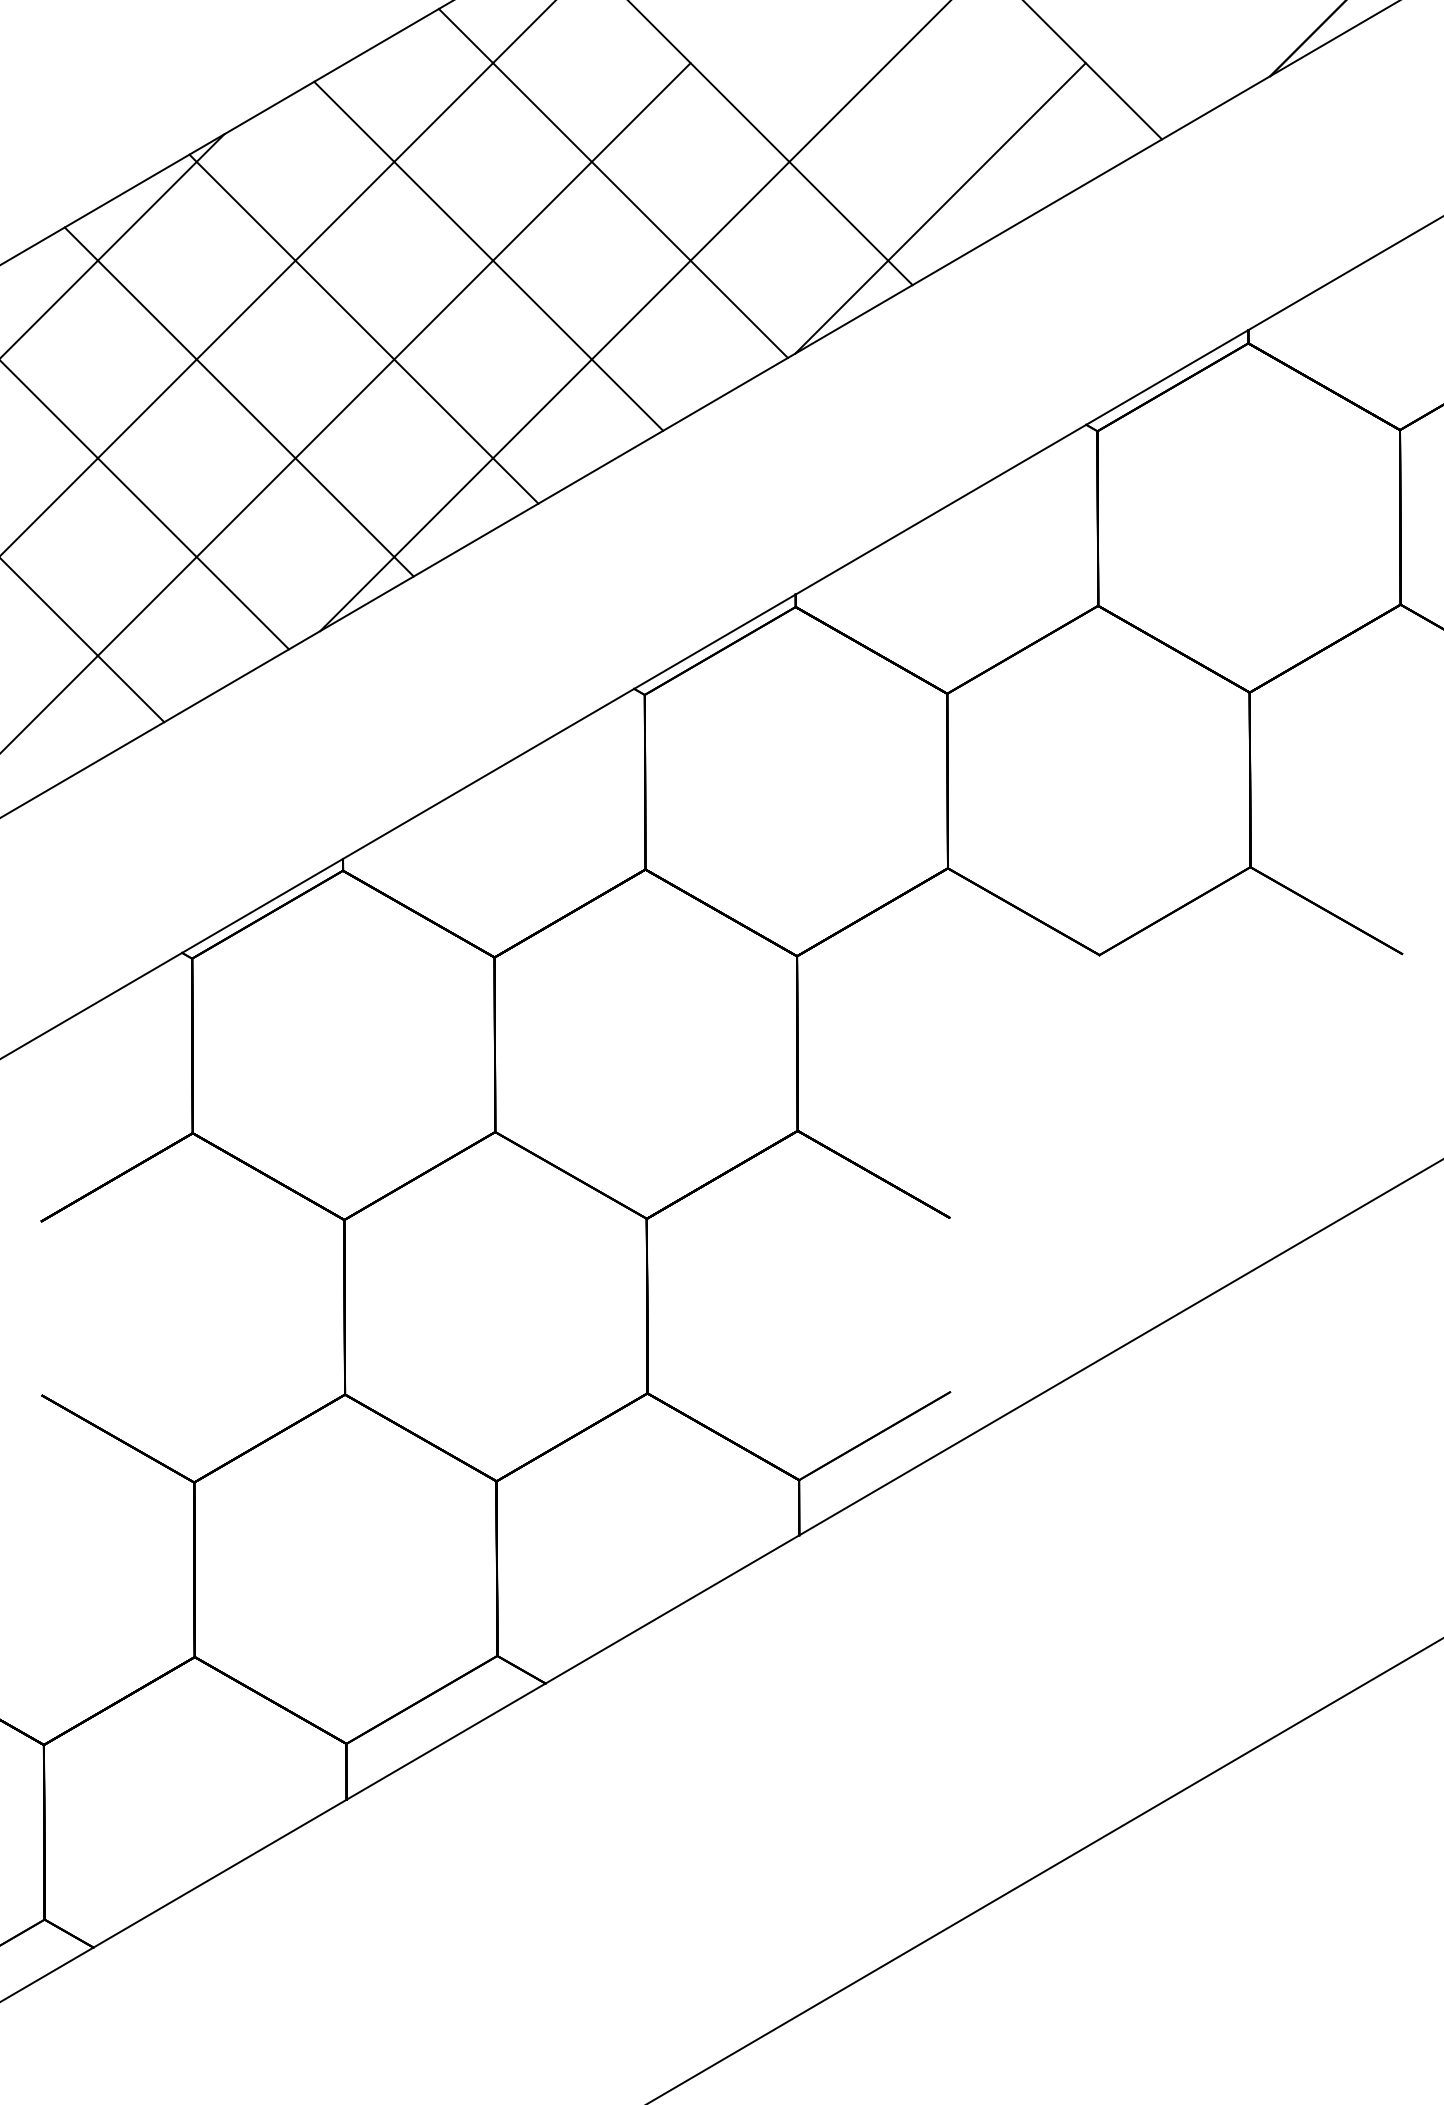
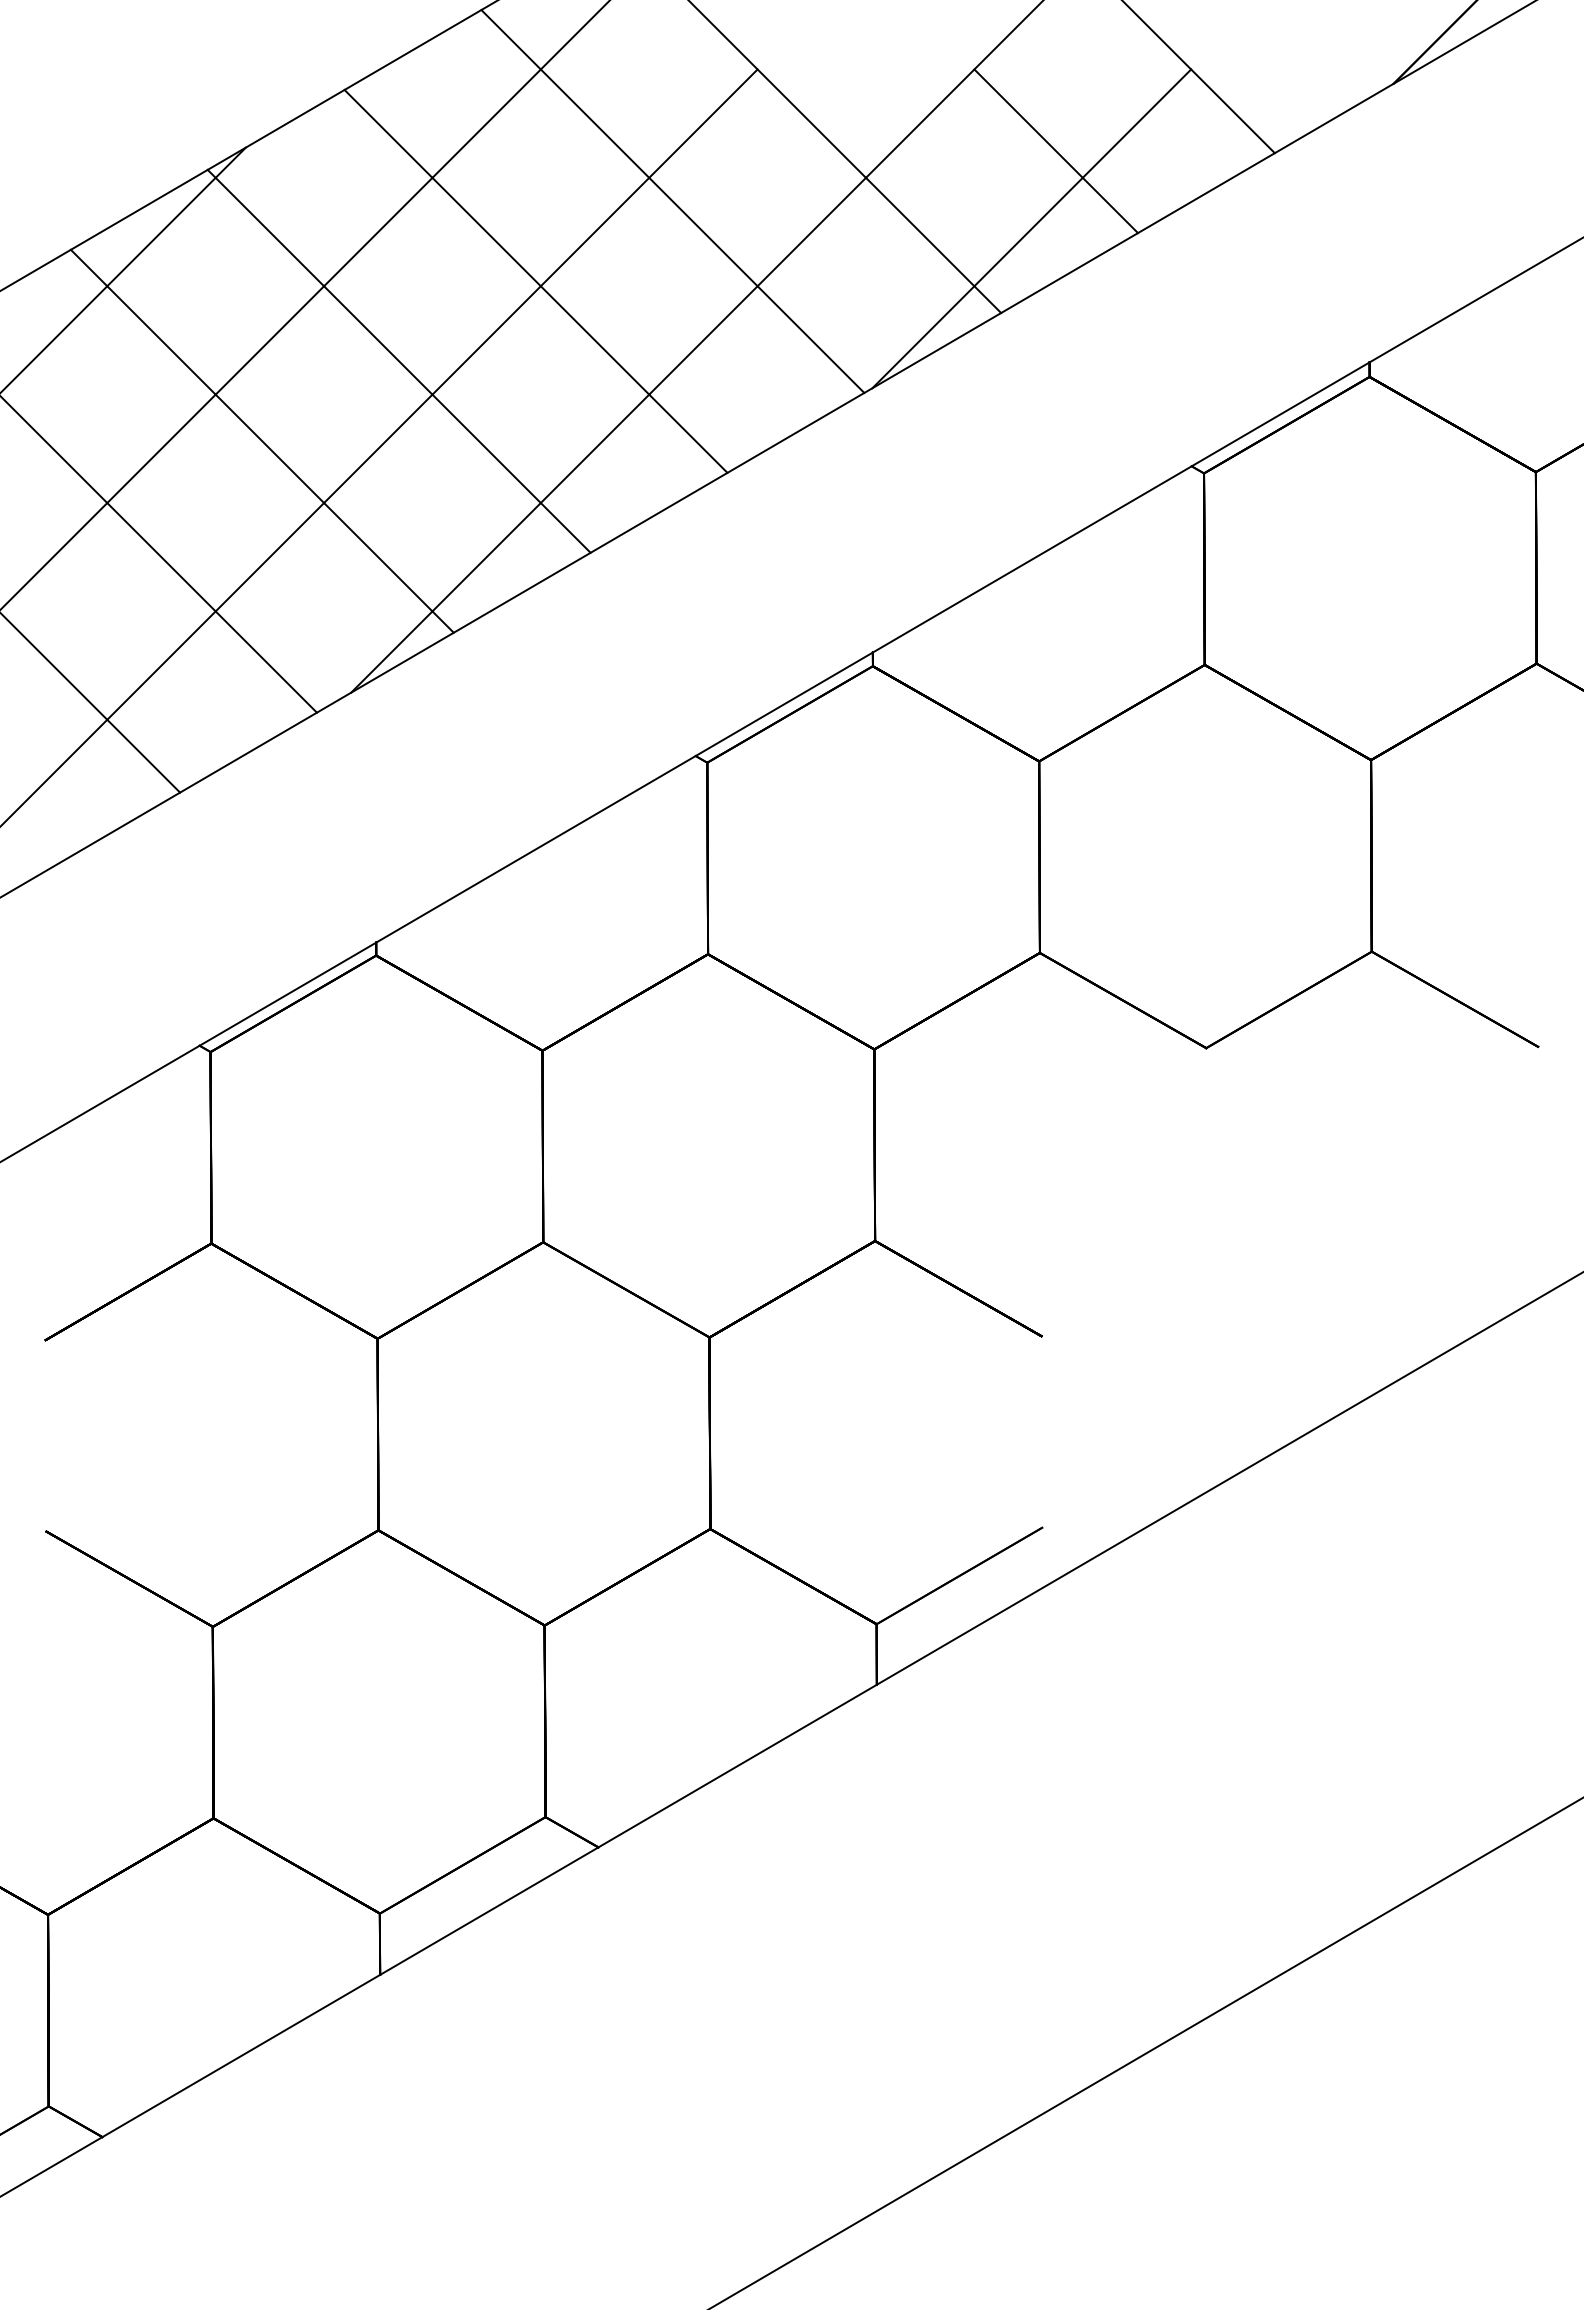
line: (962, 137) -> (1055, 151), added

